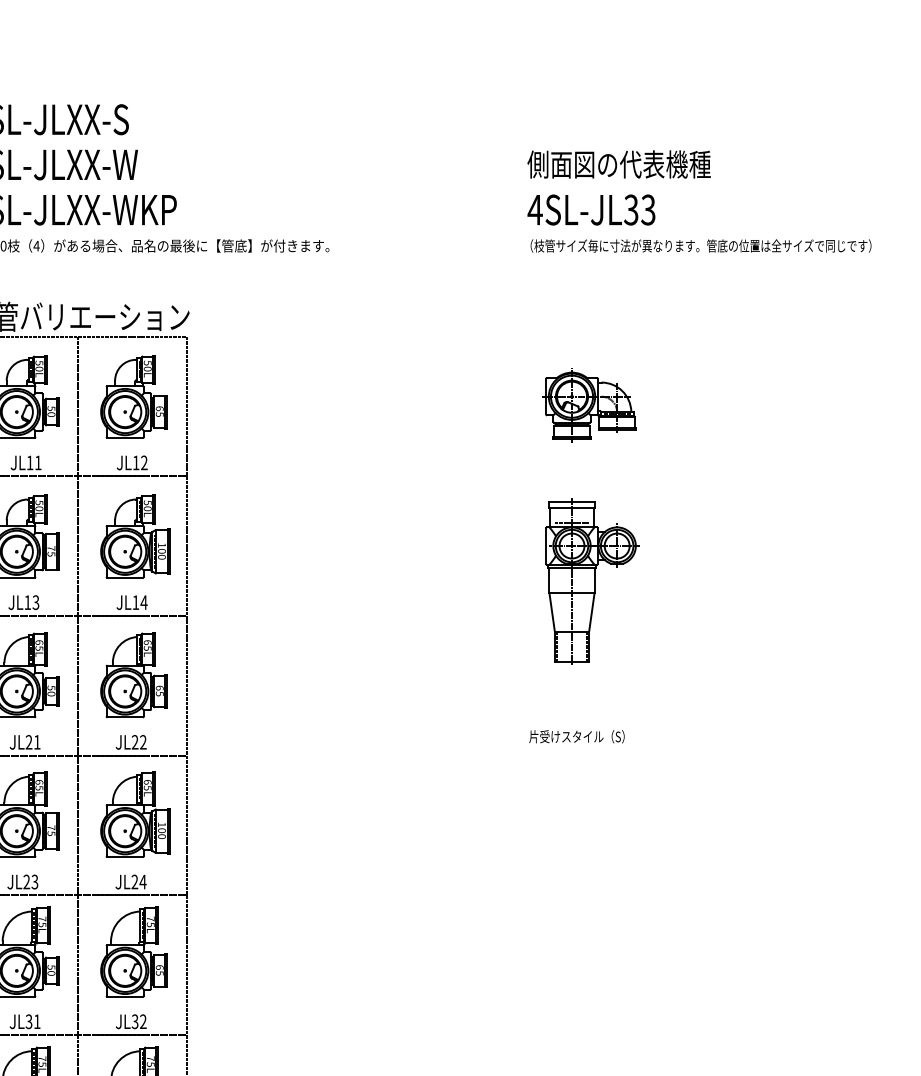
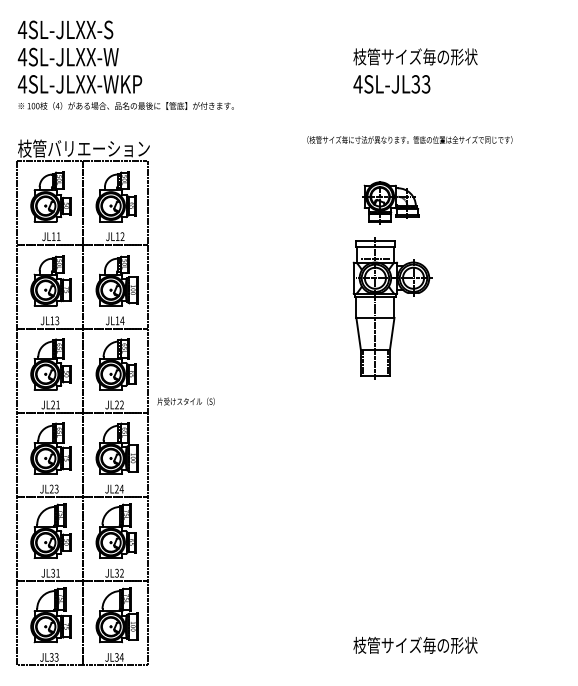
text: (630, 163) -> (415, 56), 側面図の代表機種 -> 枝管サイズ毎の形状
text: (700, 245) -> (409, 139), moved
part: (590, 580) -> (391, 307), size x1.4
text: (575, 736) -> (185, 401), moved

